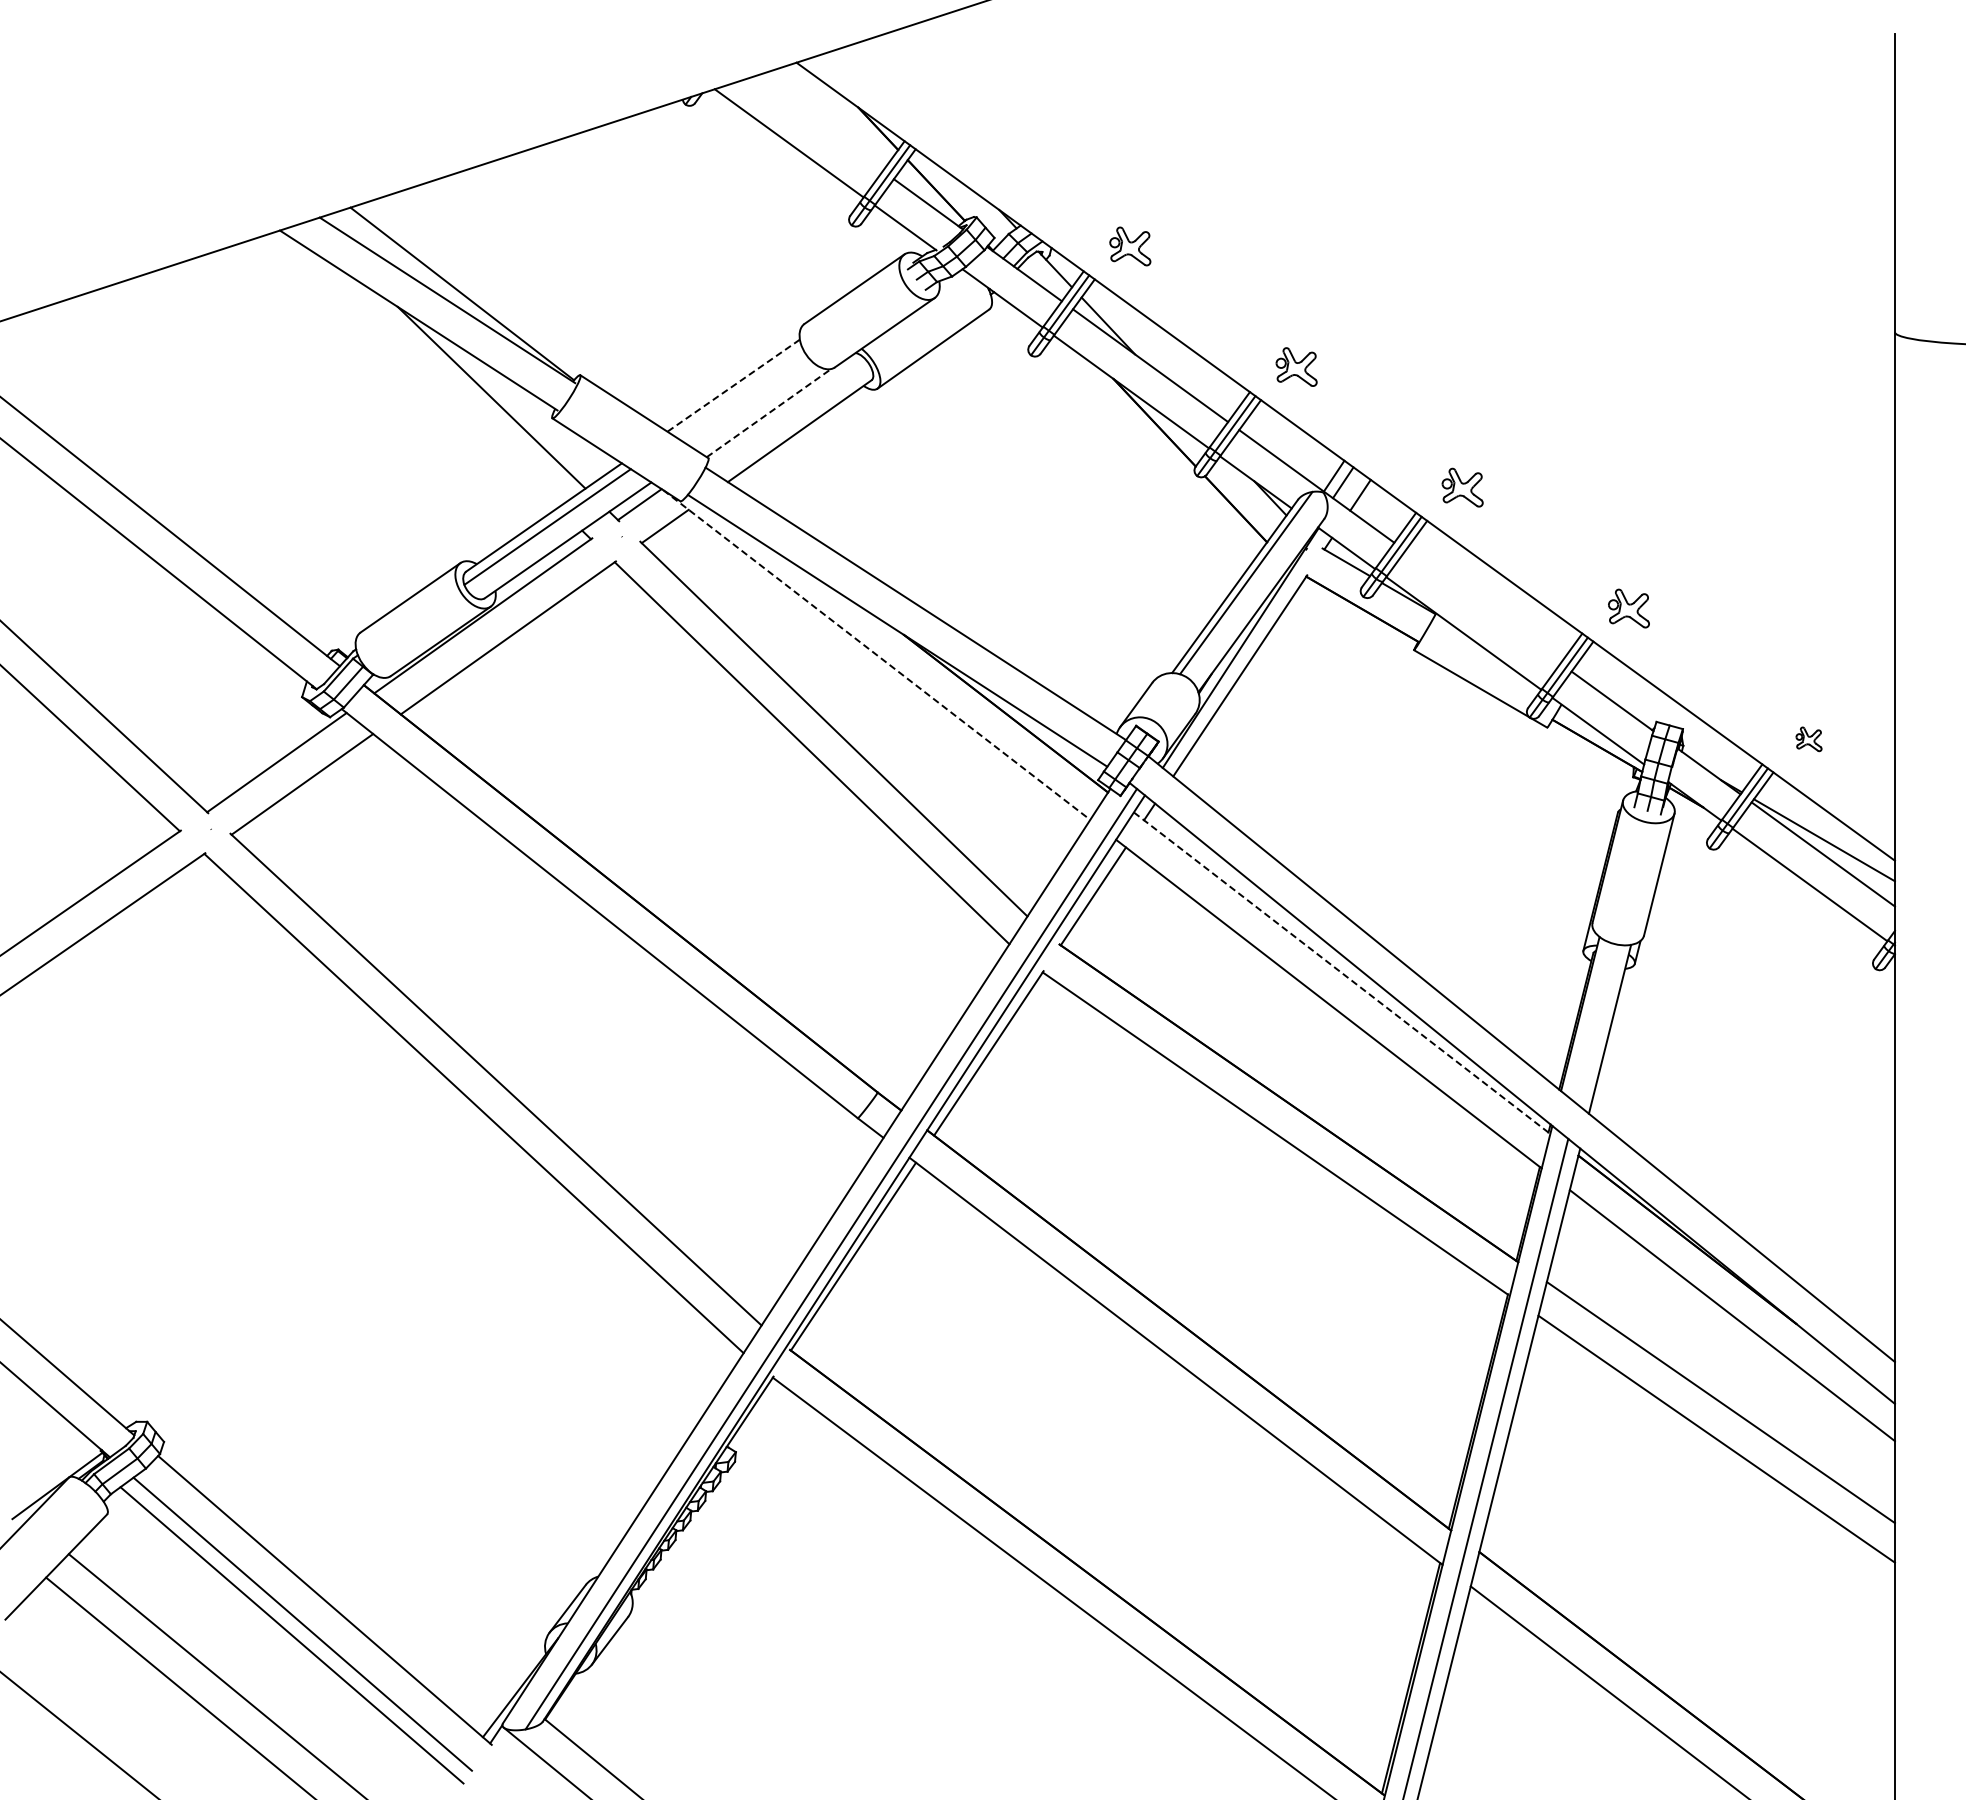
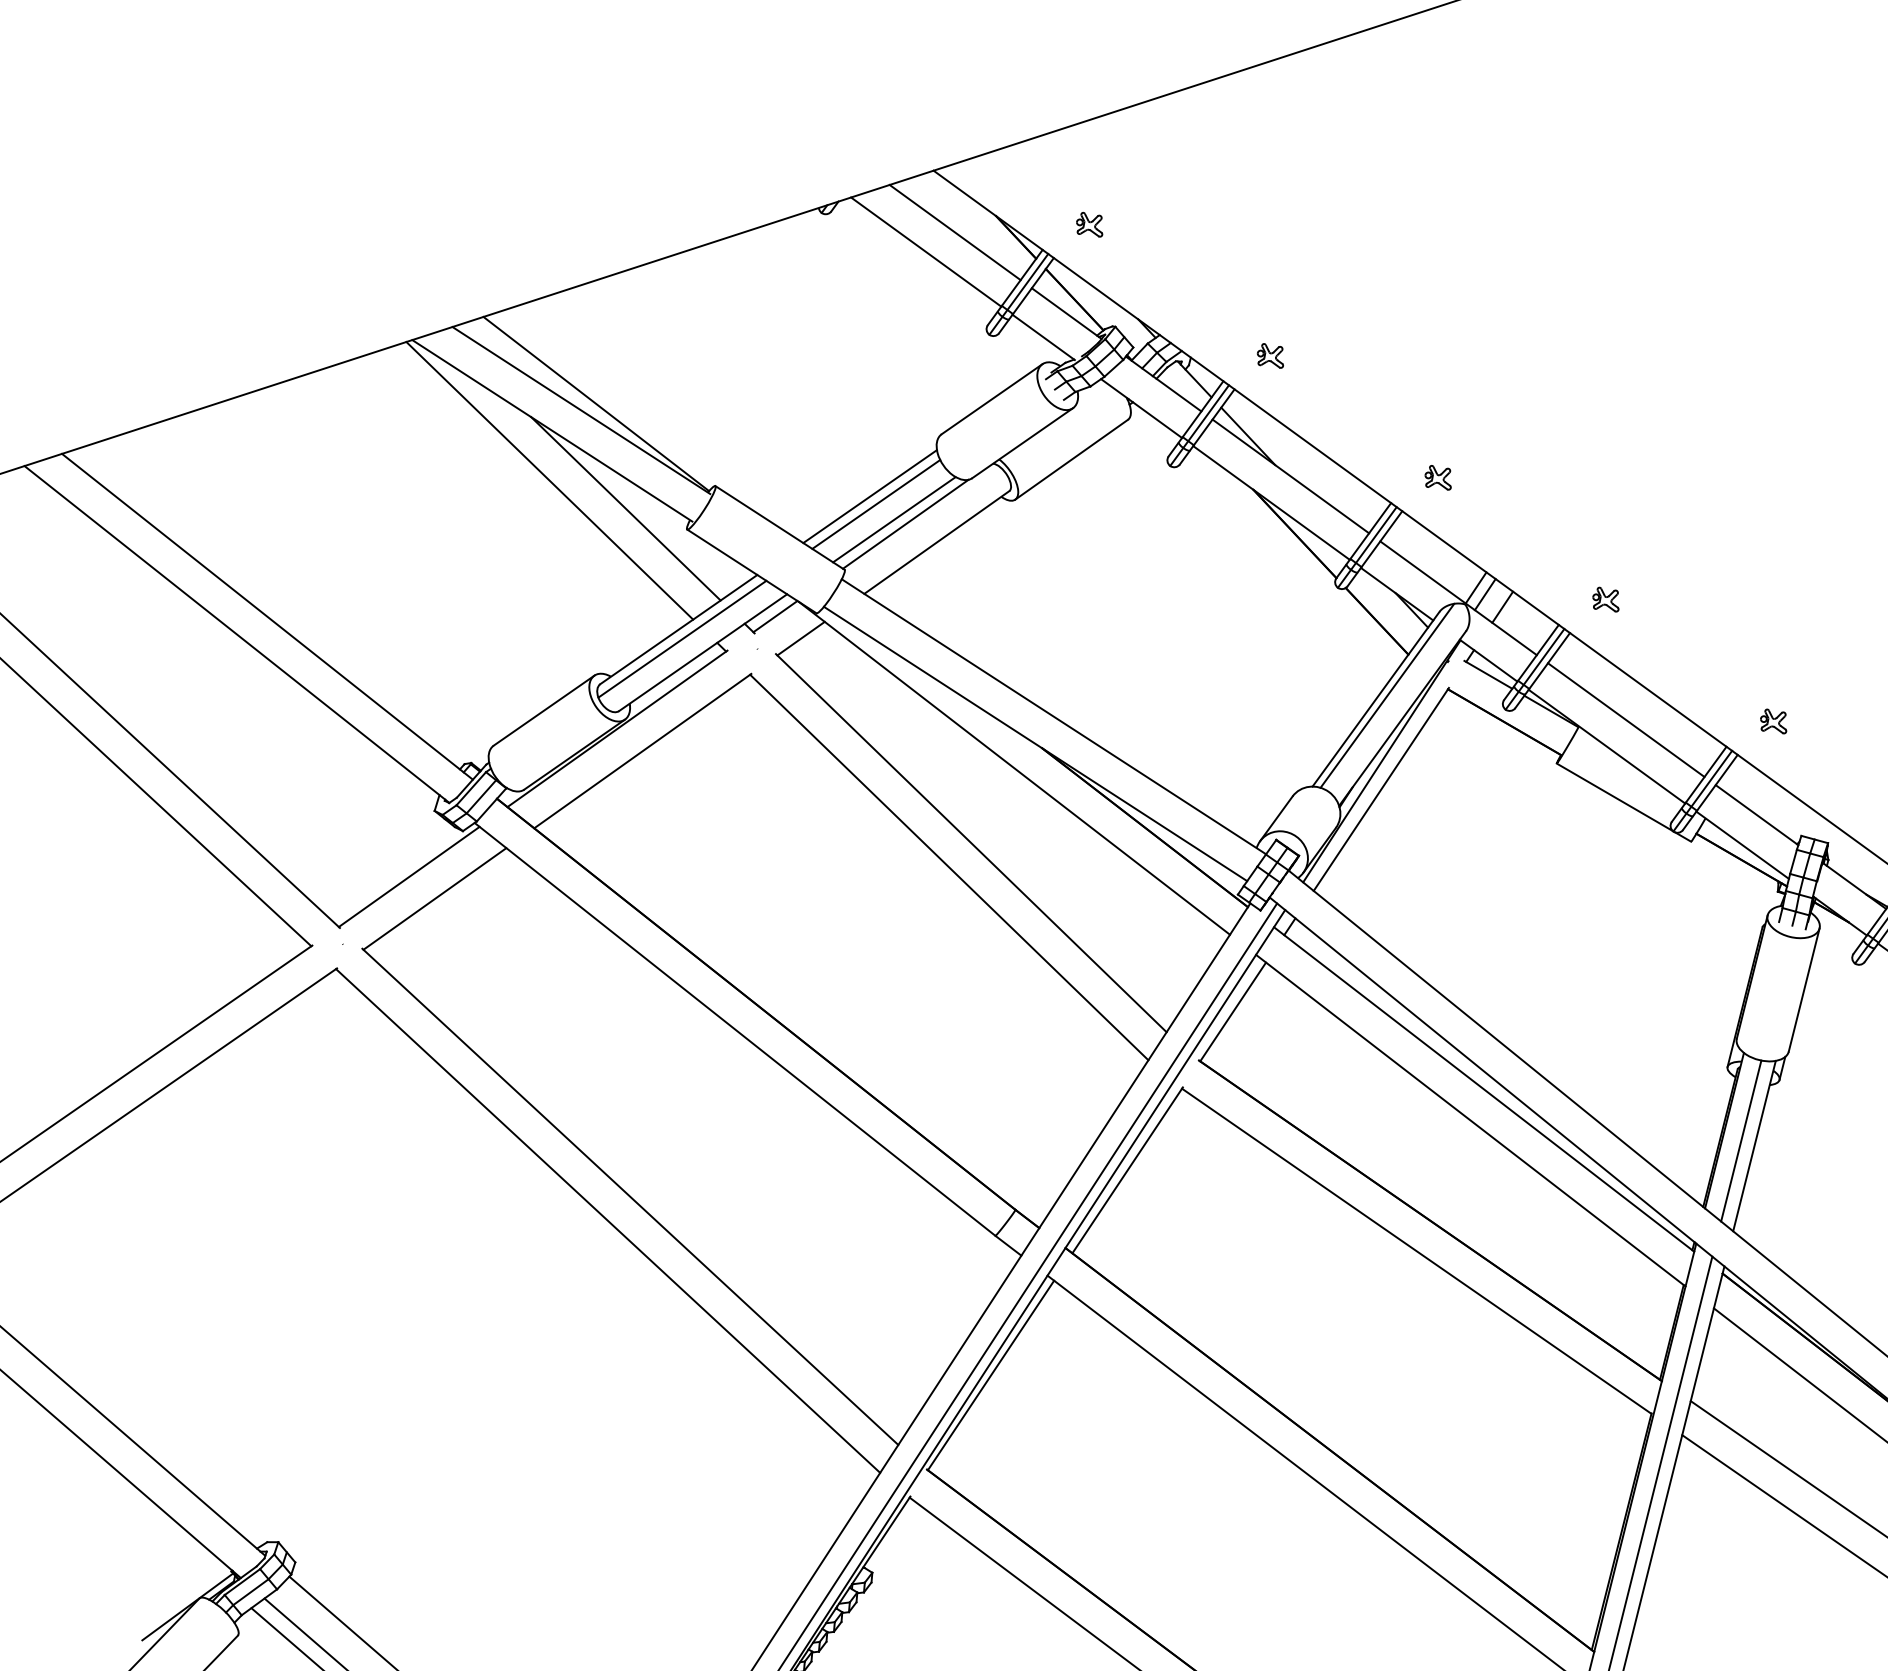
part: (950, 115) -> (1088, 223), added
line: (817, 123) -> (954, 232), added
part: (1130, 245) -> (1270, 355), size x0.62
part: (1296, 366) -> (1438, 477), size x0.62
line: (416, 369) -> (550, 480), added
line: (733, 385) -> (869, 496), dashed -> solid
line: (739, 393) -> (876, 504), added
line: (757, 408) -> (894, 519), added
line: (769, 412) -> (906, 523), dashed -> solid
part: (1462, 487) -> (1605, 599), size x0.62
line: (1482, 606) -> (1625, 719), added
part: (1628, 608) -> (1773, 721), size x0.62
line: (876, 655) -> (1014, 768), dashed -> solid
line: (1342, 973) -> (1484, 1089), dashed -> solid
line: (1596, 1024) -> (1740, 1141), added

